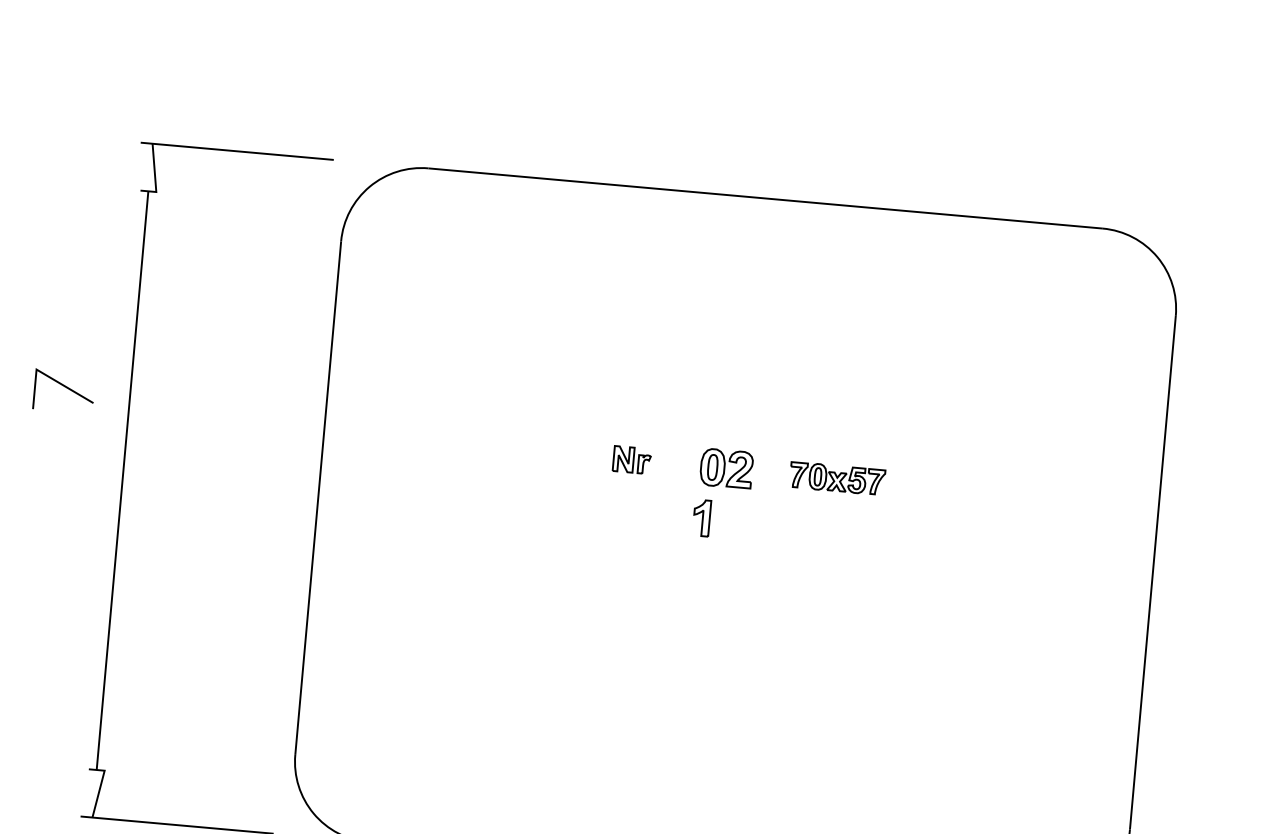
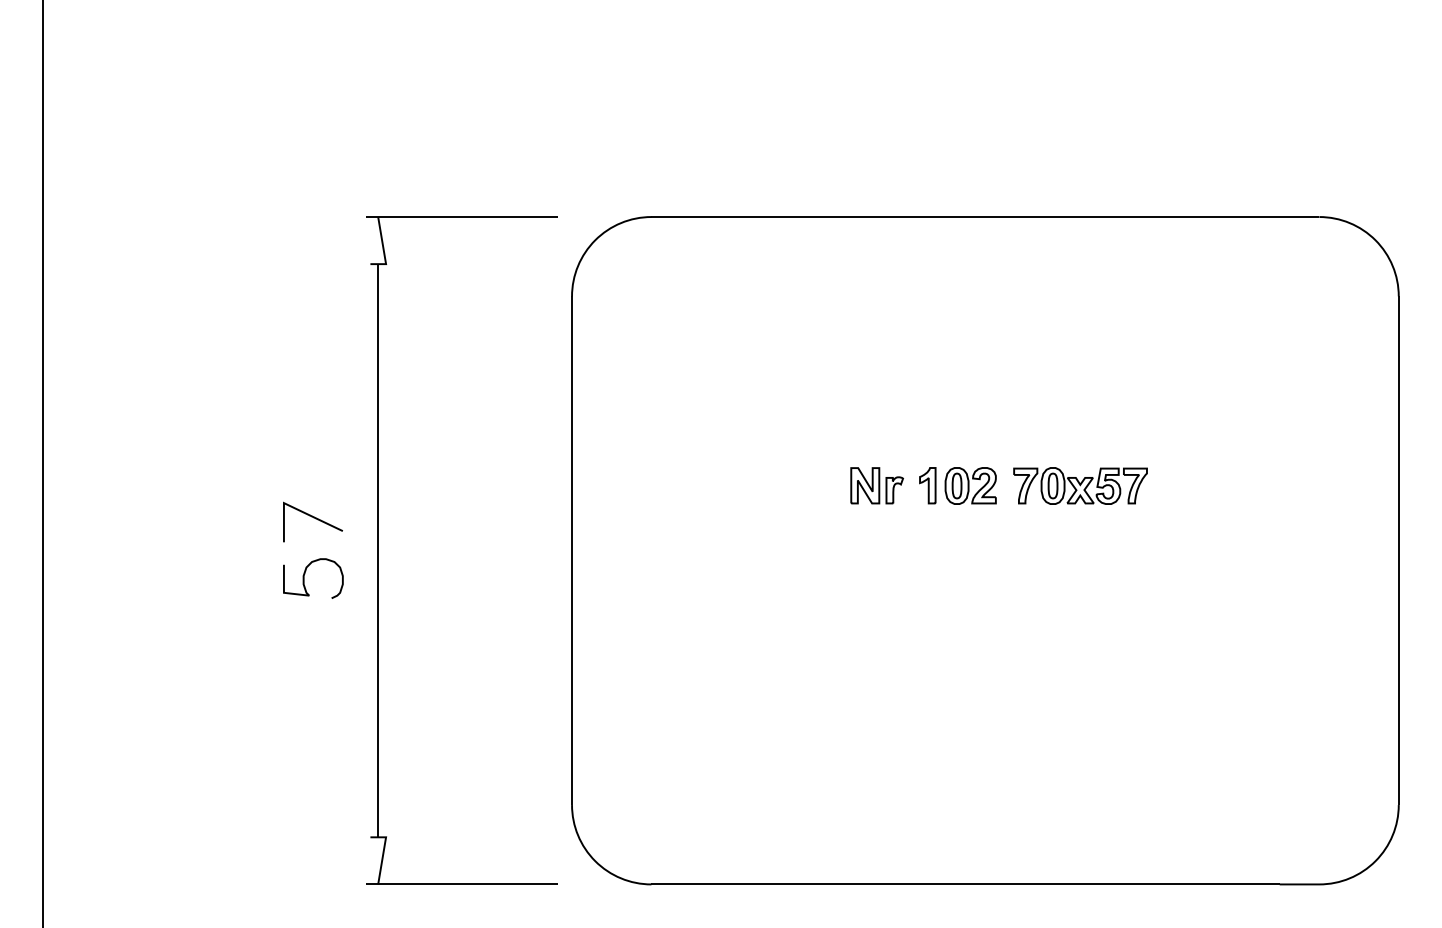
line: (64, 387) -> (313, 518), moved
part: (631, 459) -> (876, 485), size x1.43
part: (837, 478) -> (1080, 485), size x1.43
curve: (47, 498) -> (305, 574), added
part: (701, 517) -> (927, 485), moved

